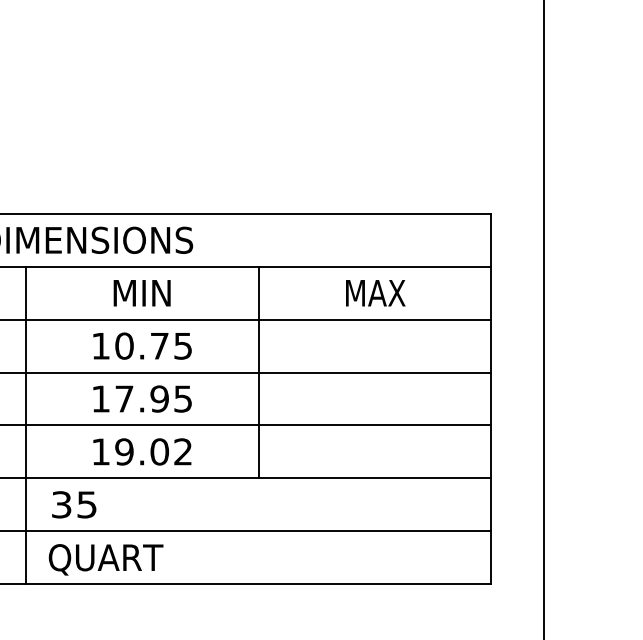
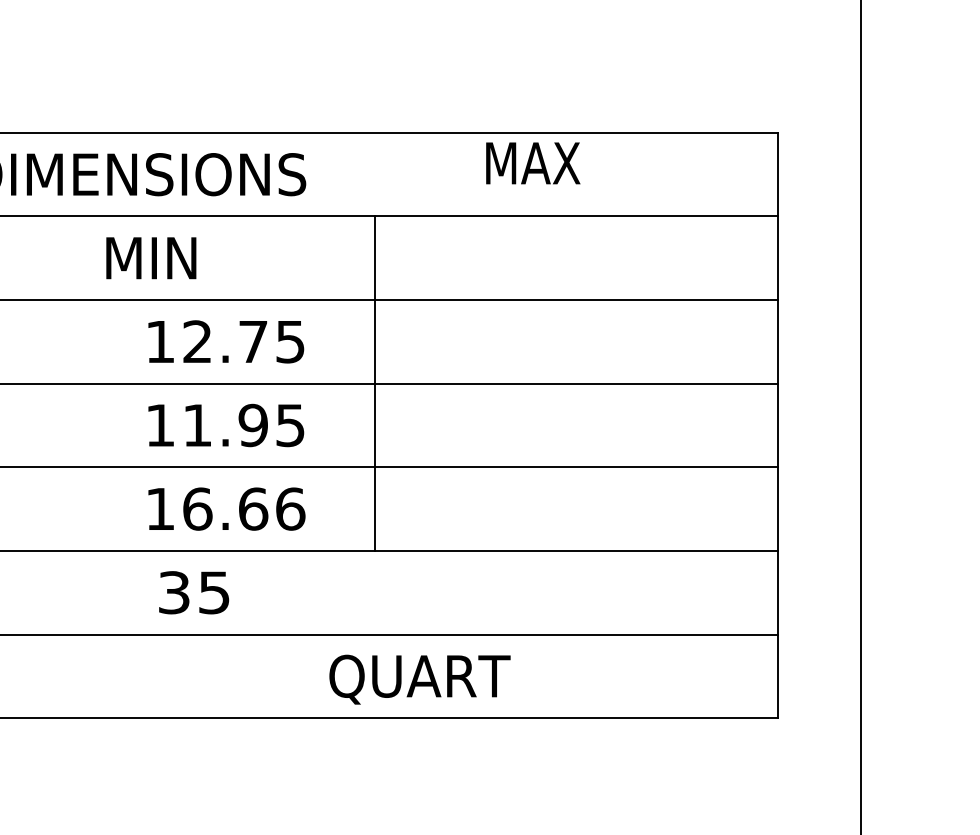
text: (141, 293) -> (150, 258), moved
text: (375, 293) -> (532, 163), moved
text: (124, 345) -> (197, 340), 10.75 -> 12.75
line: (258, 372) -> (374, 383), moved
text: (124, 398) -> (197, 424), 17.95 -> 11.95
line: (25, 425) -> (41, 467), removed
text: (153, 451) -> (243, 508), 19.02 -> 16.66
text: (74, 504) -> (194, 592), moved
text: (105, 559) -> (419, 679), moved

